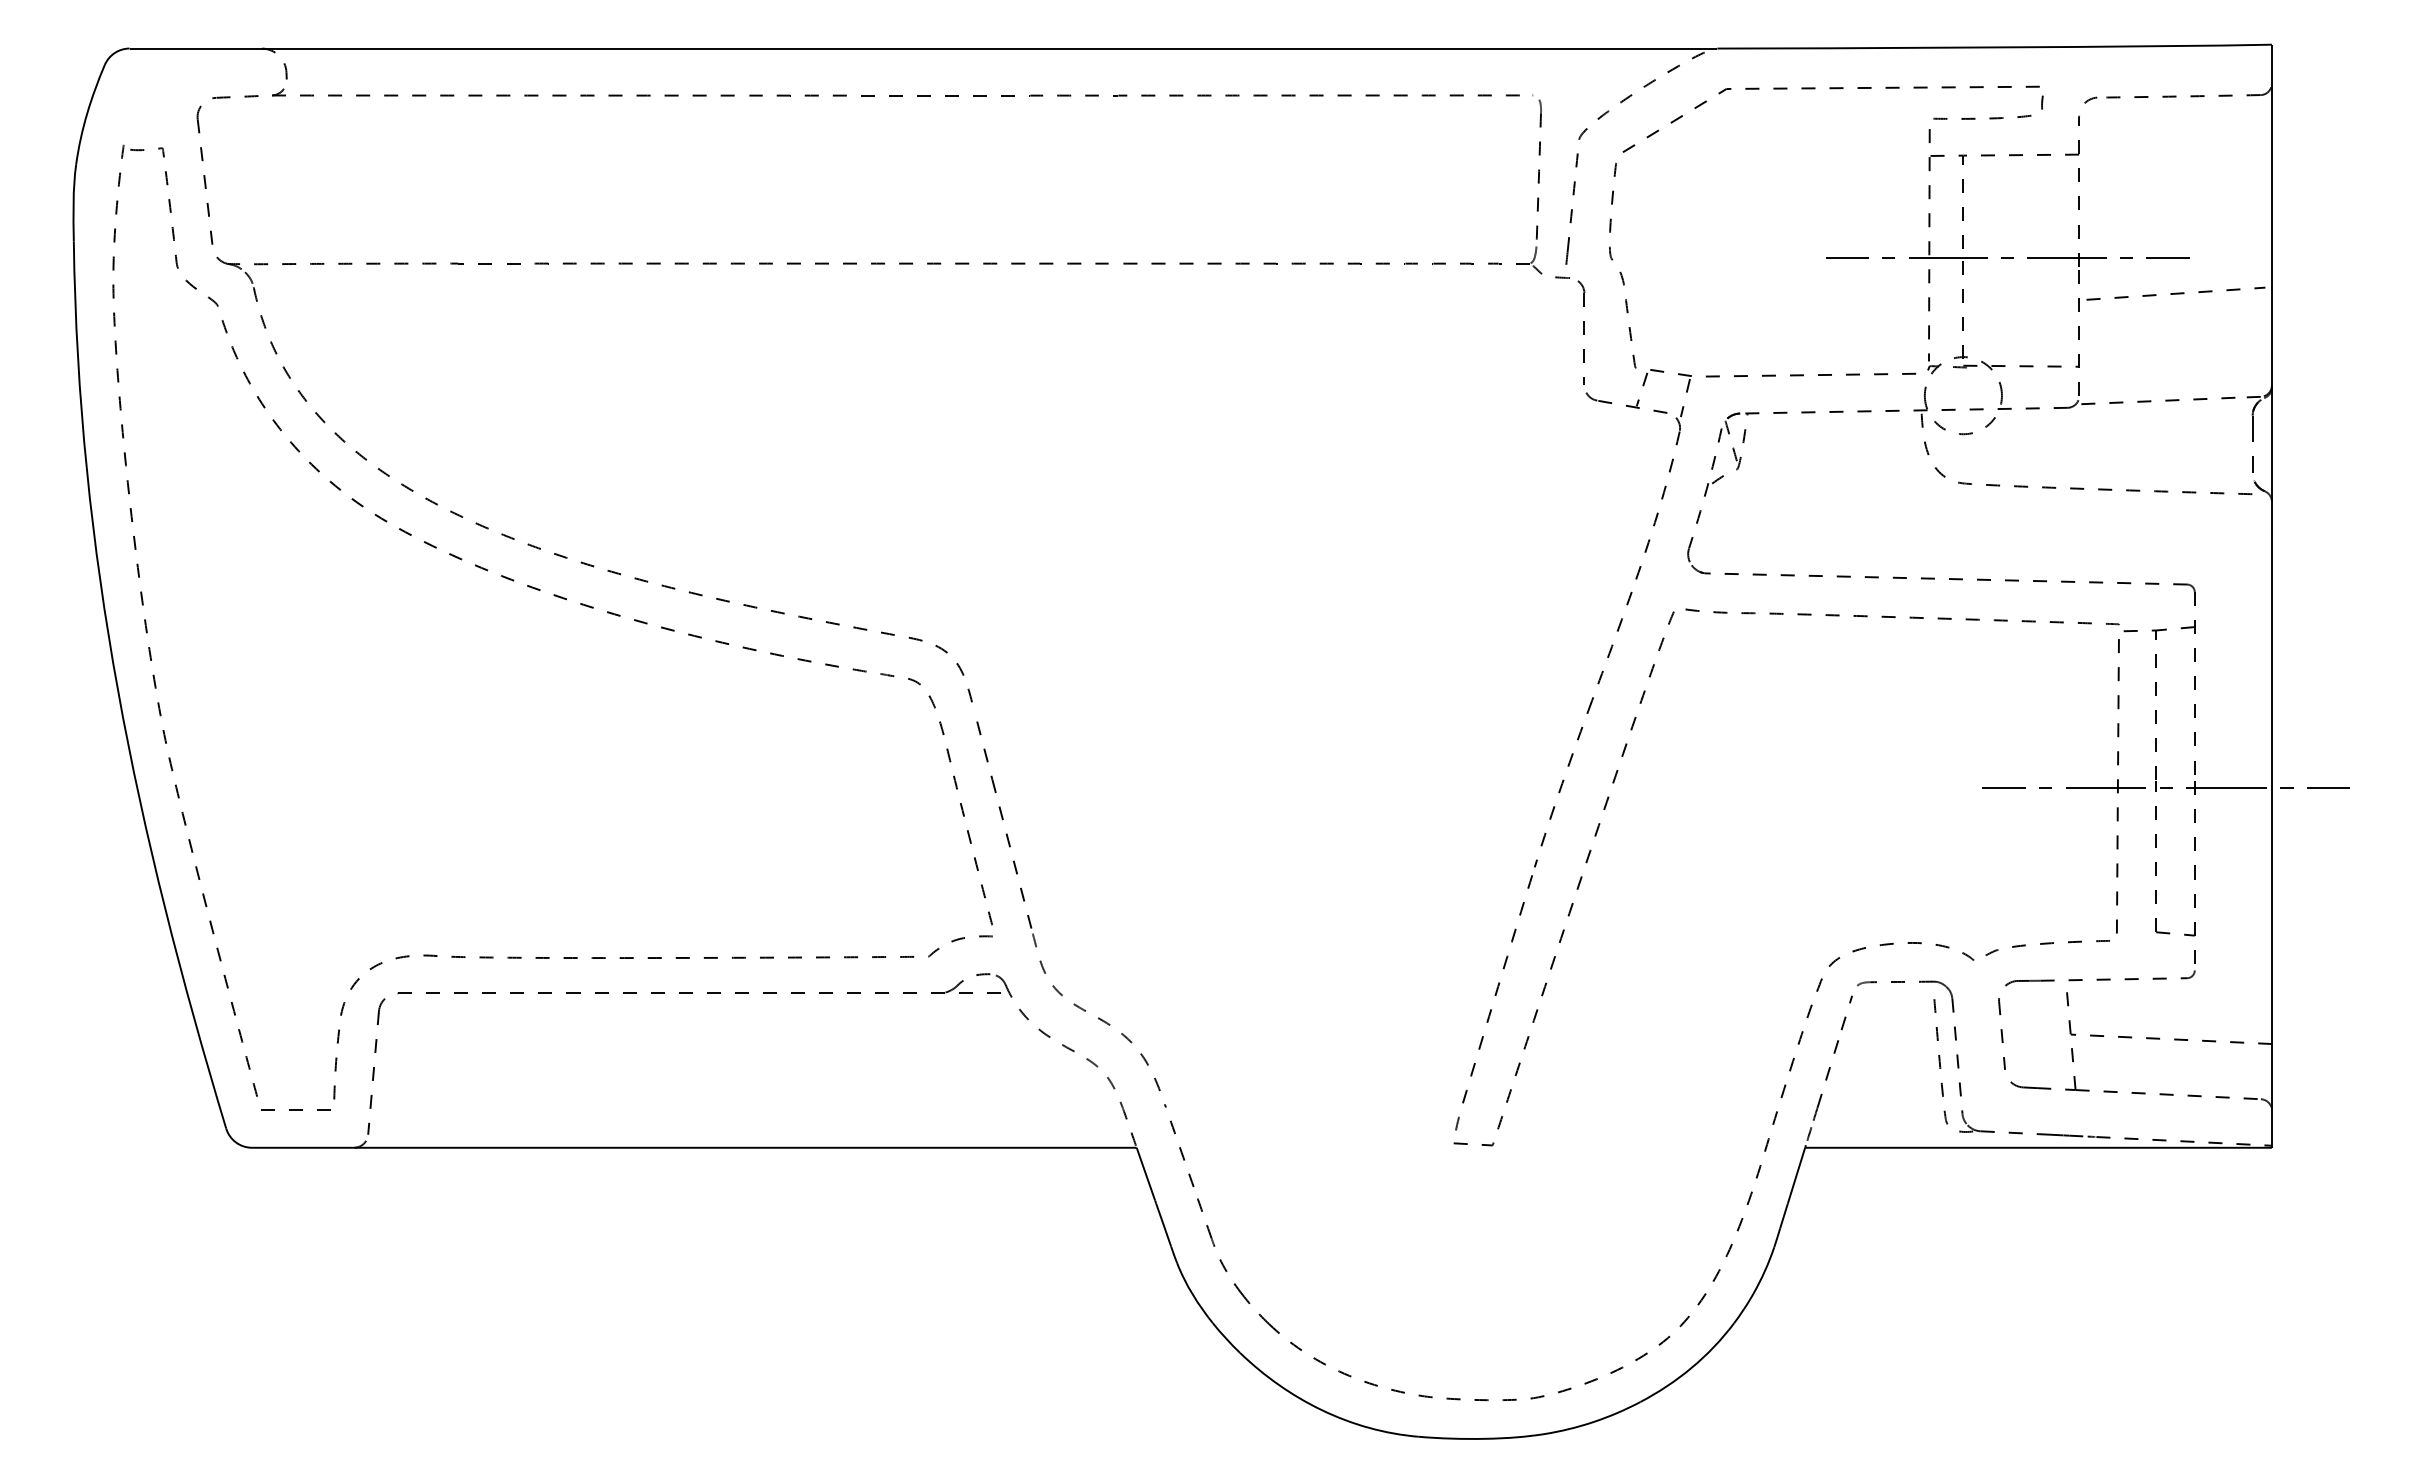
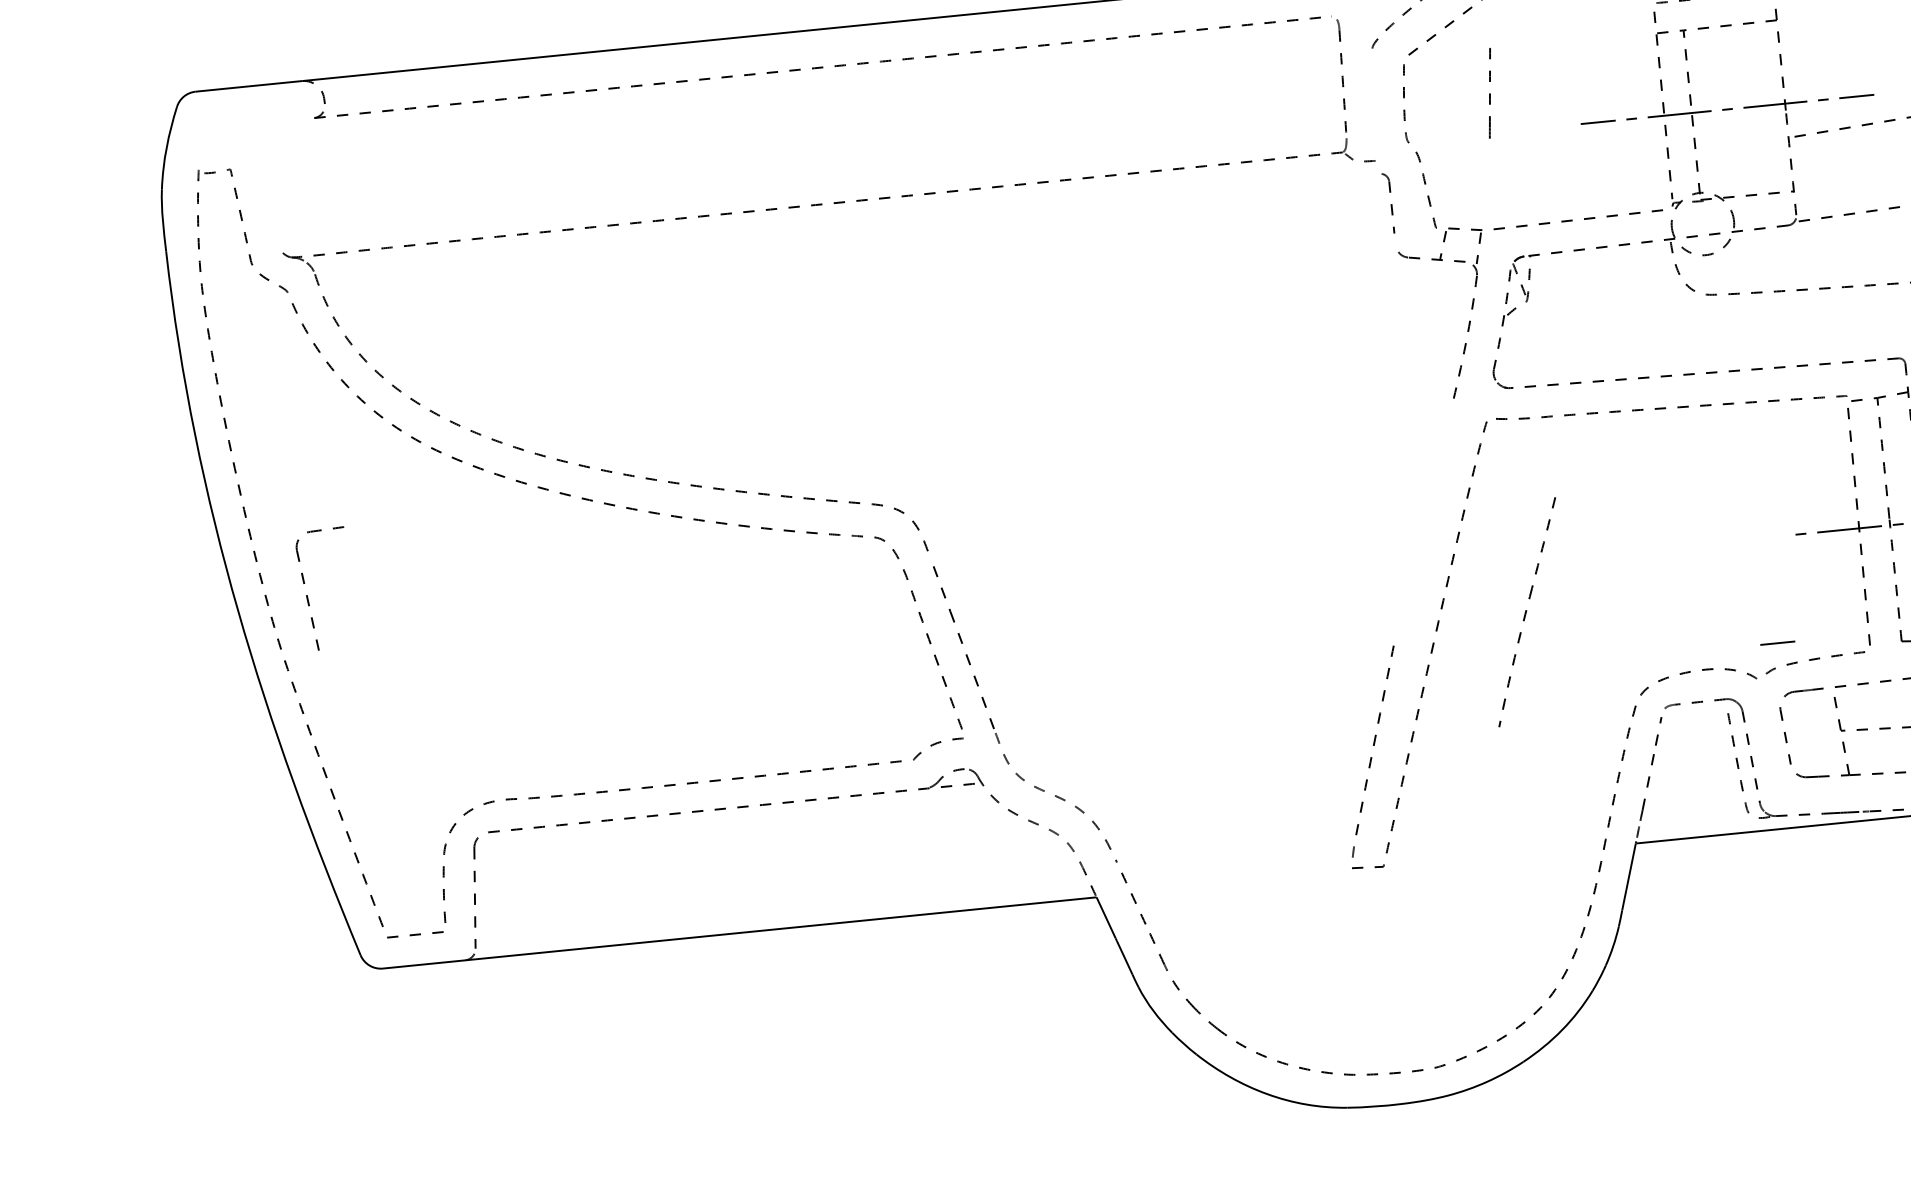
part: (205, 175) -> (307, 595), moved
part: (1571, 208) -> (1489, 92), moved
part: (1581, 332) -> (1389, 203), size x0.7
part: (1583, 729) -> (1527, 612), moved
line: (2003, 787) -> (1777, 642), moved

